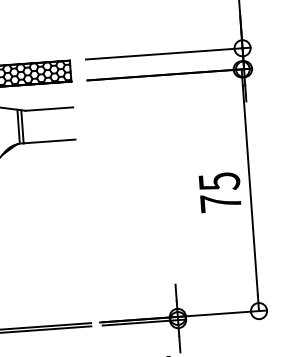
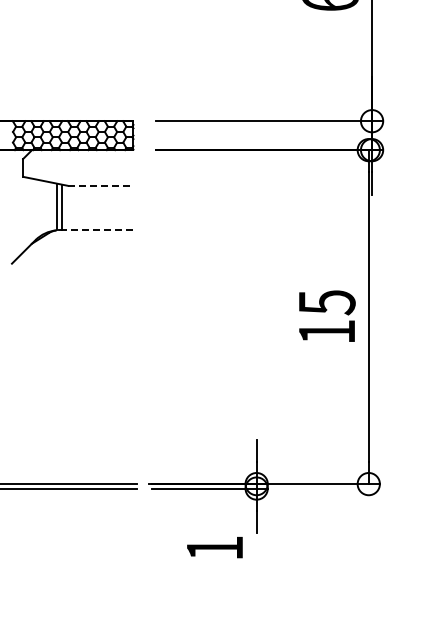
line: (49, 108) -> (100, 185), solid -> dashed
line: (49, 141) -> (97, 230), solid -> dashed
text: (220, 202) -> (326, 331), 75 -> 15

